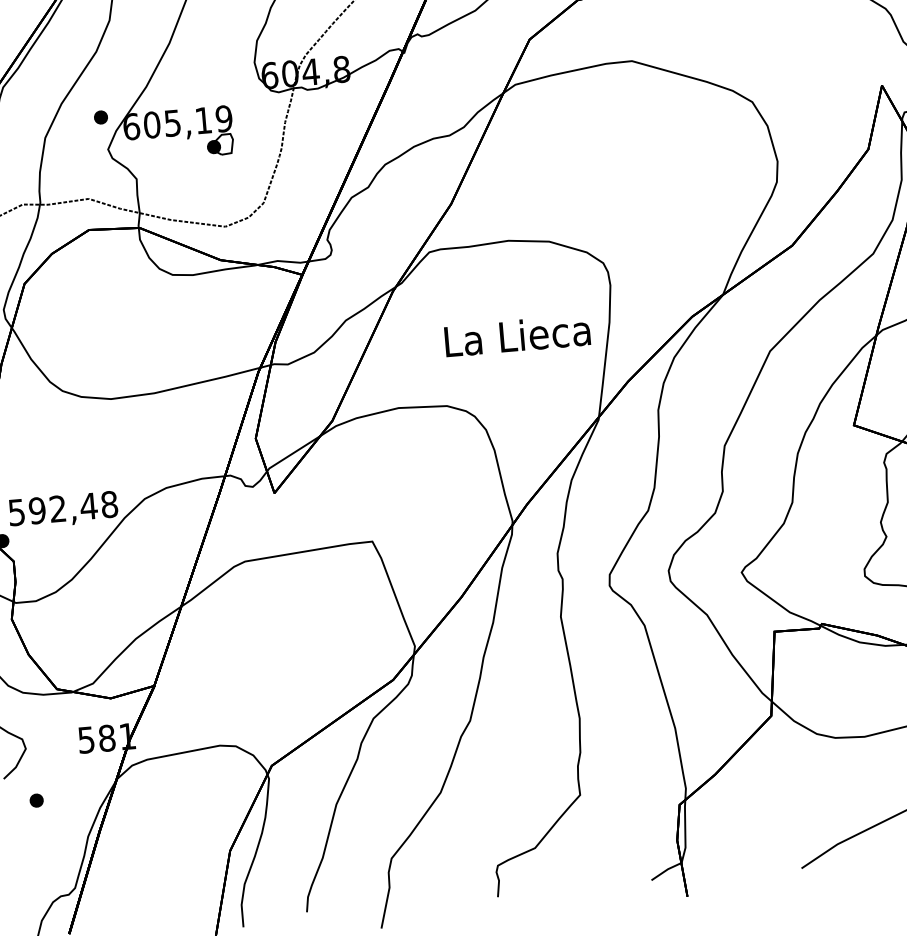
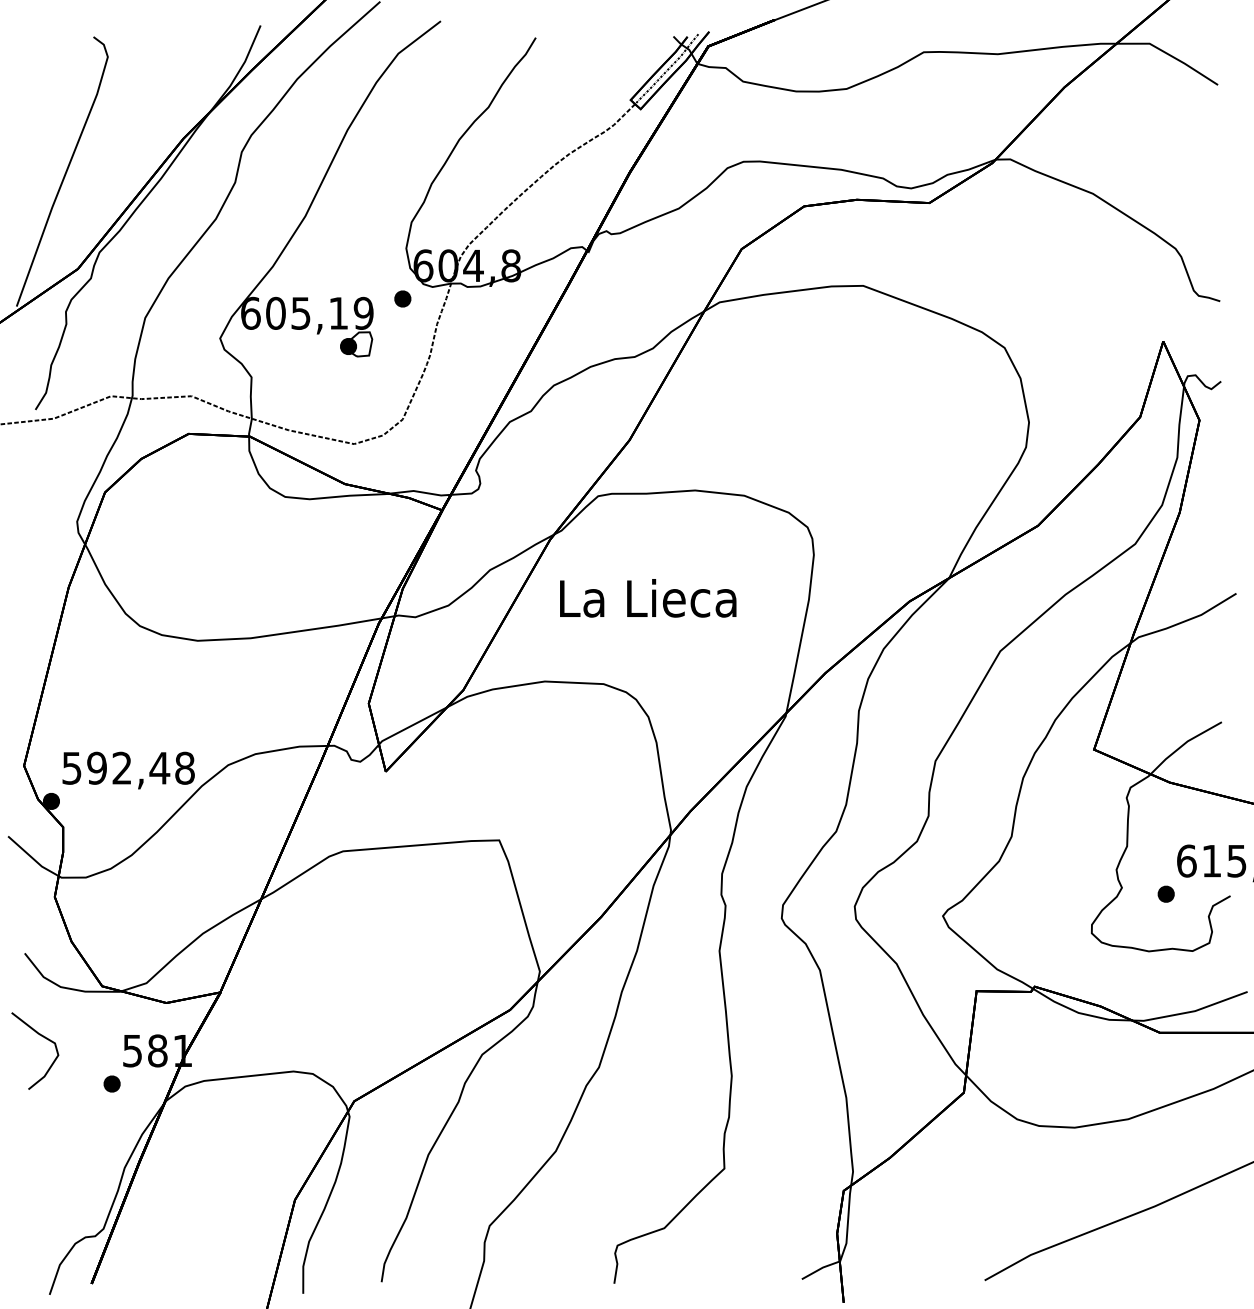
part: (100, 117) -> (402, 298), moved
text: (517, 335) -> (648, 598), moved
part: (36, 800) -> (111, 1083), moved

